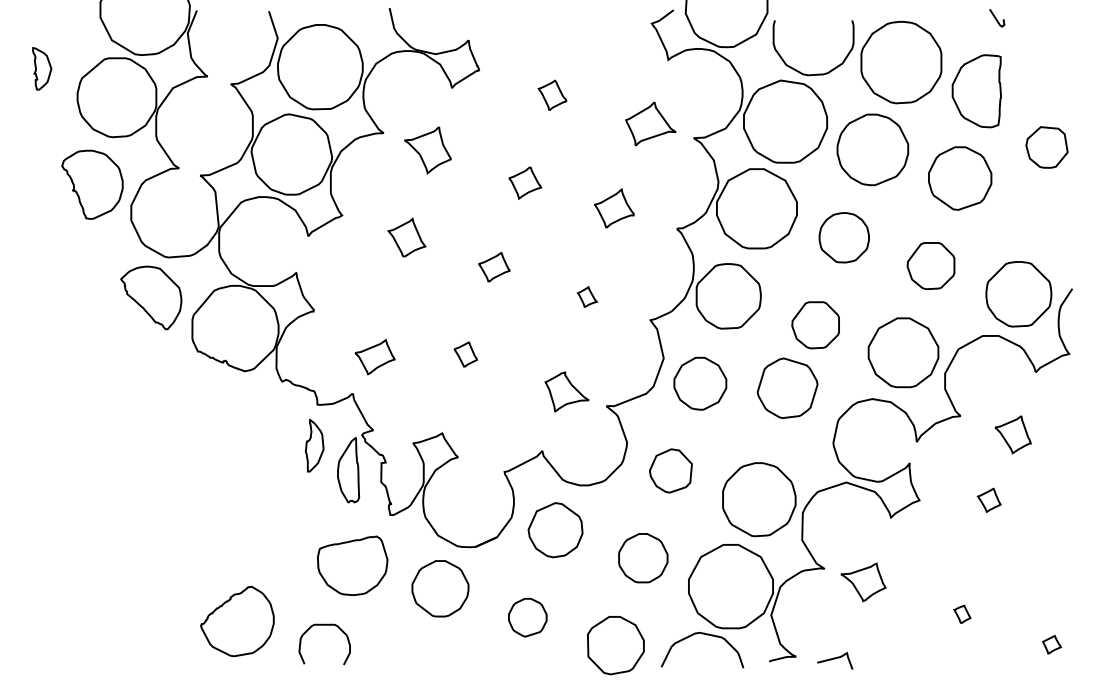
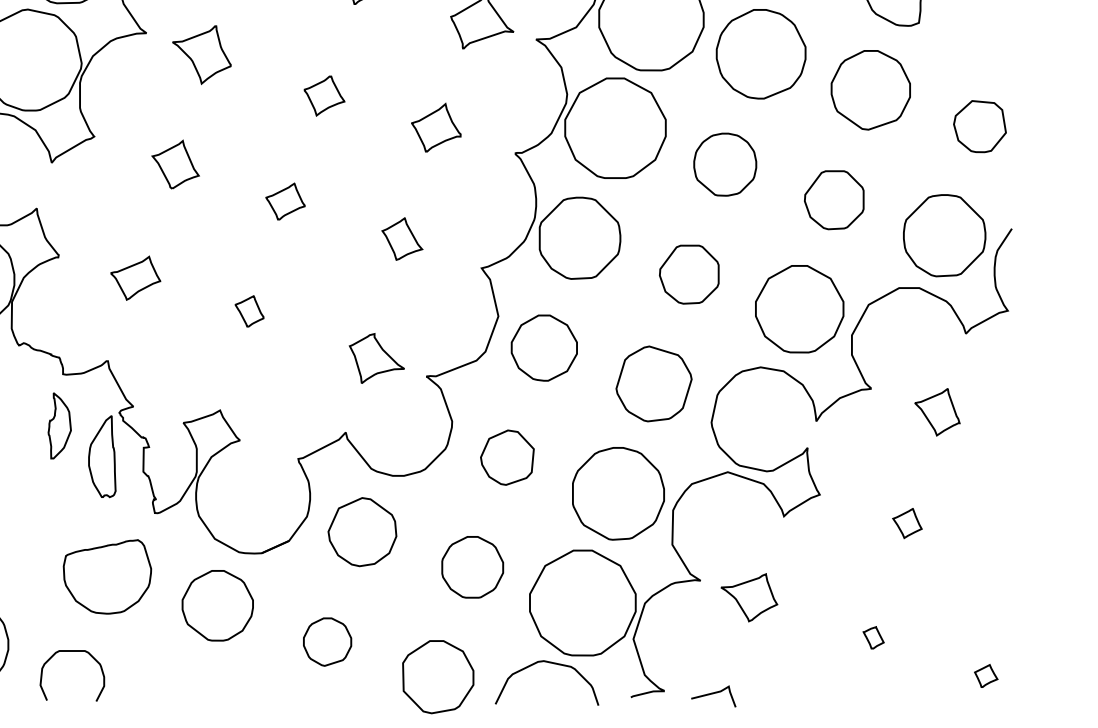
part: (1046, 147) -> (979, 126), moved
part: (587, 296) -> (402, 238), size x1.67
part: (374, 356) -> (134, 277), moved
part: (787, 387) -> (653, 382), moved
part: (988, 499) -> (906, 522), moved

